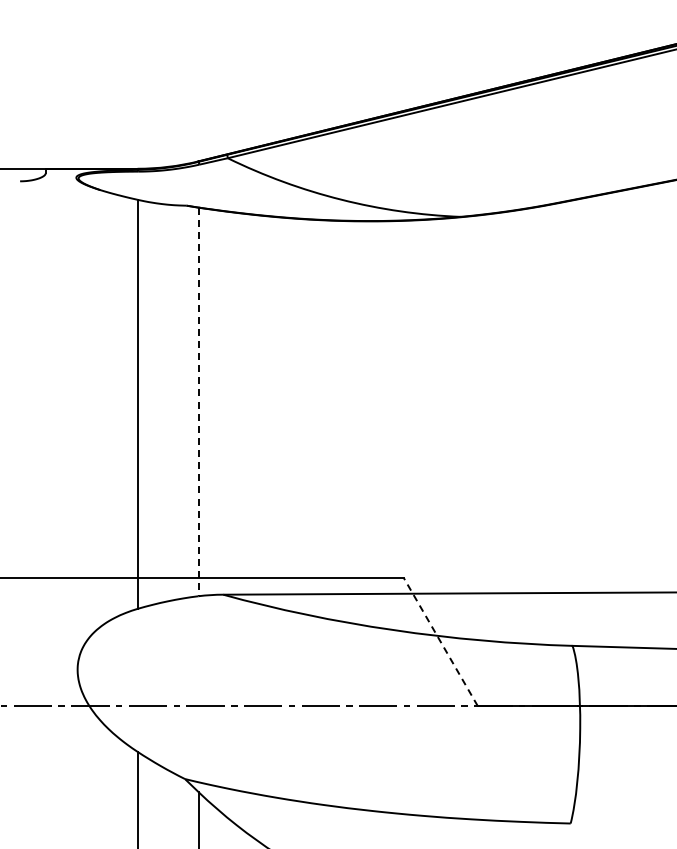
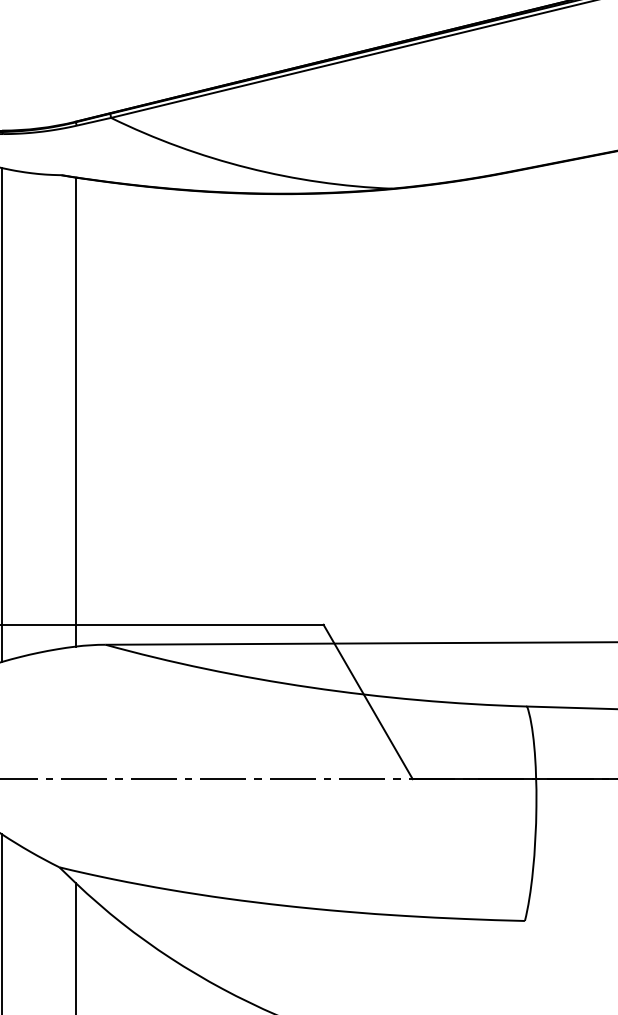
line: (198, 402) -> (75, 412), dashed -> solid
line: (440, 642) -> (367, 702), dashed -> solid

